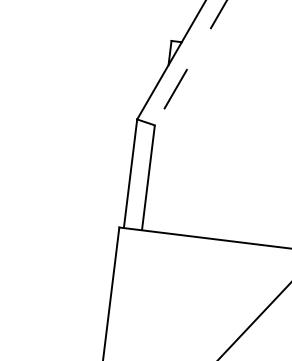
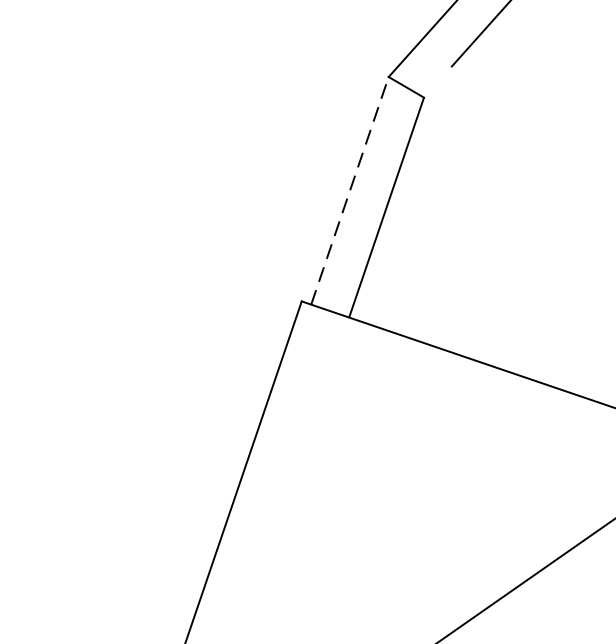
line: (130, 173) -> (349, 190), solid -> dashed

